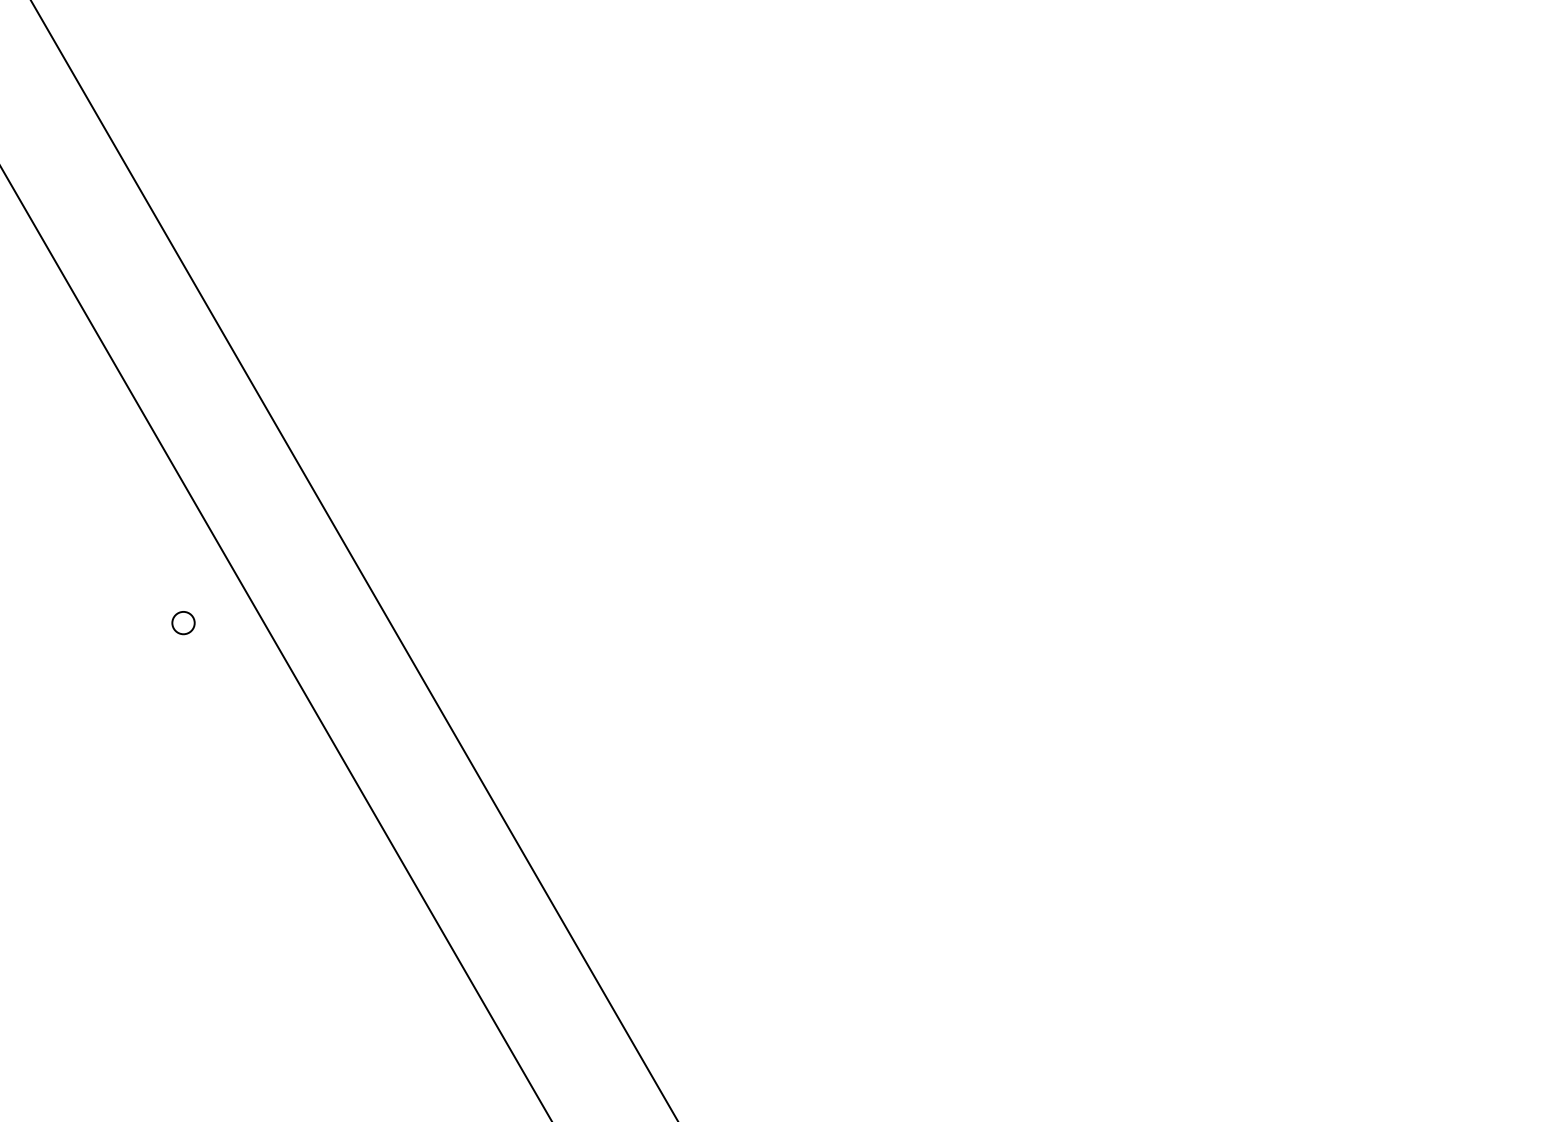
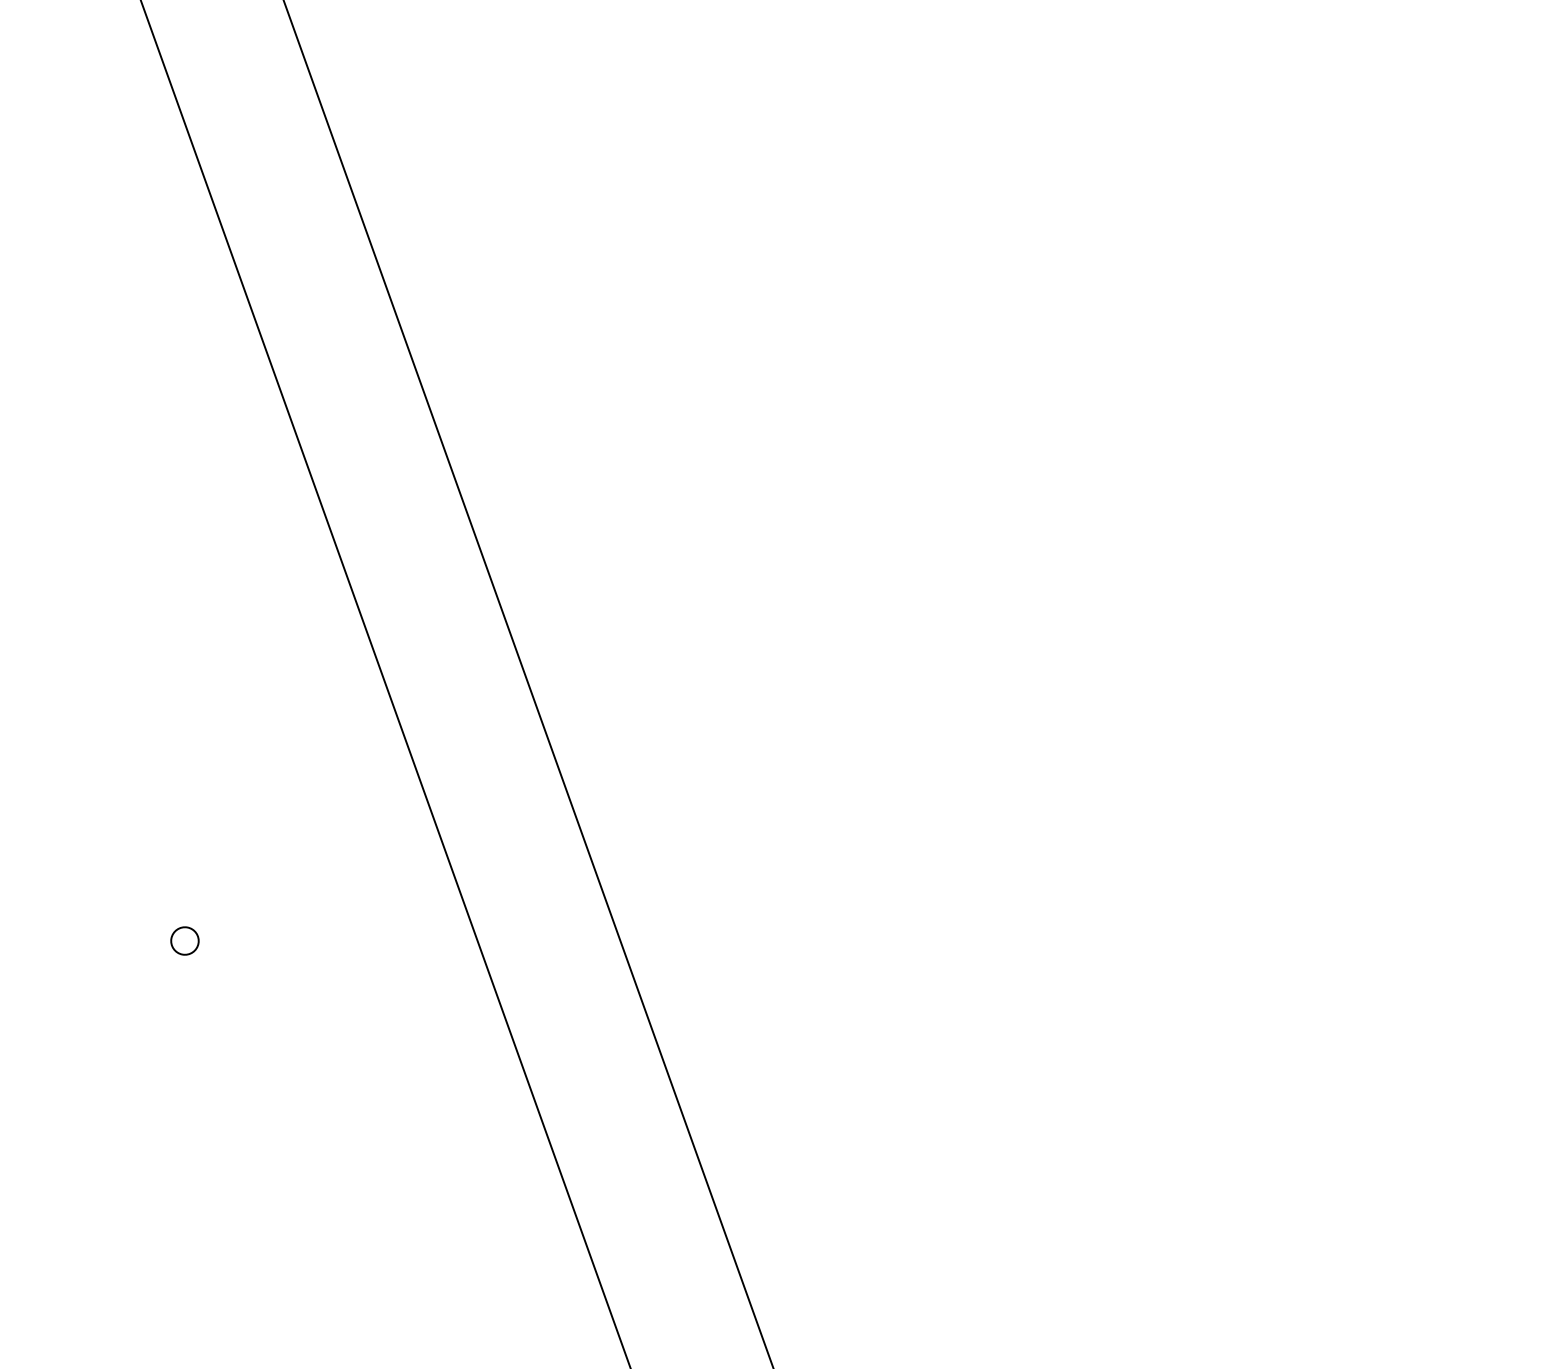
circle: (183, 623) -> (184, 941), moved

